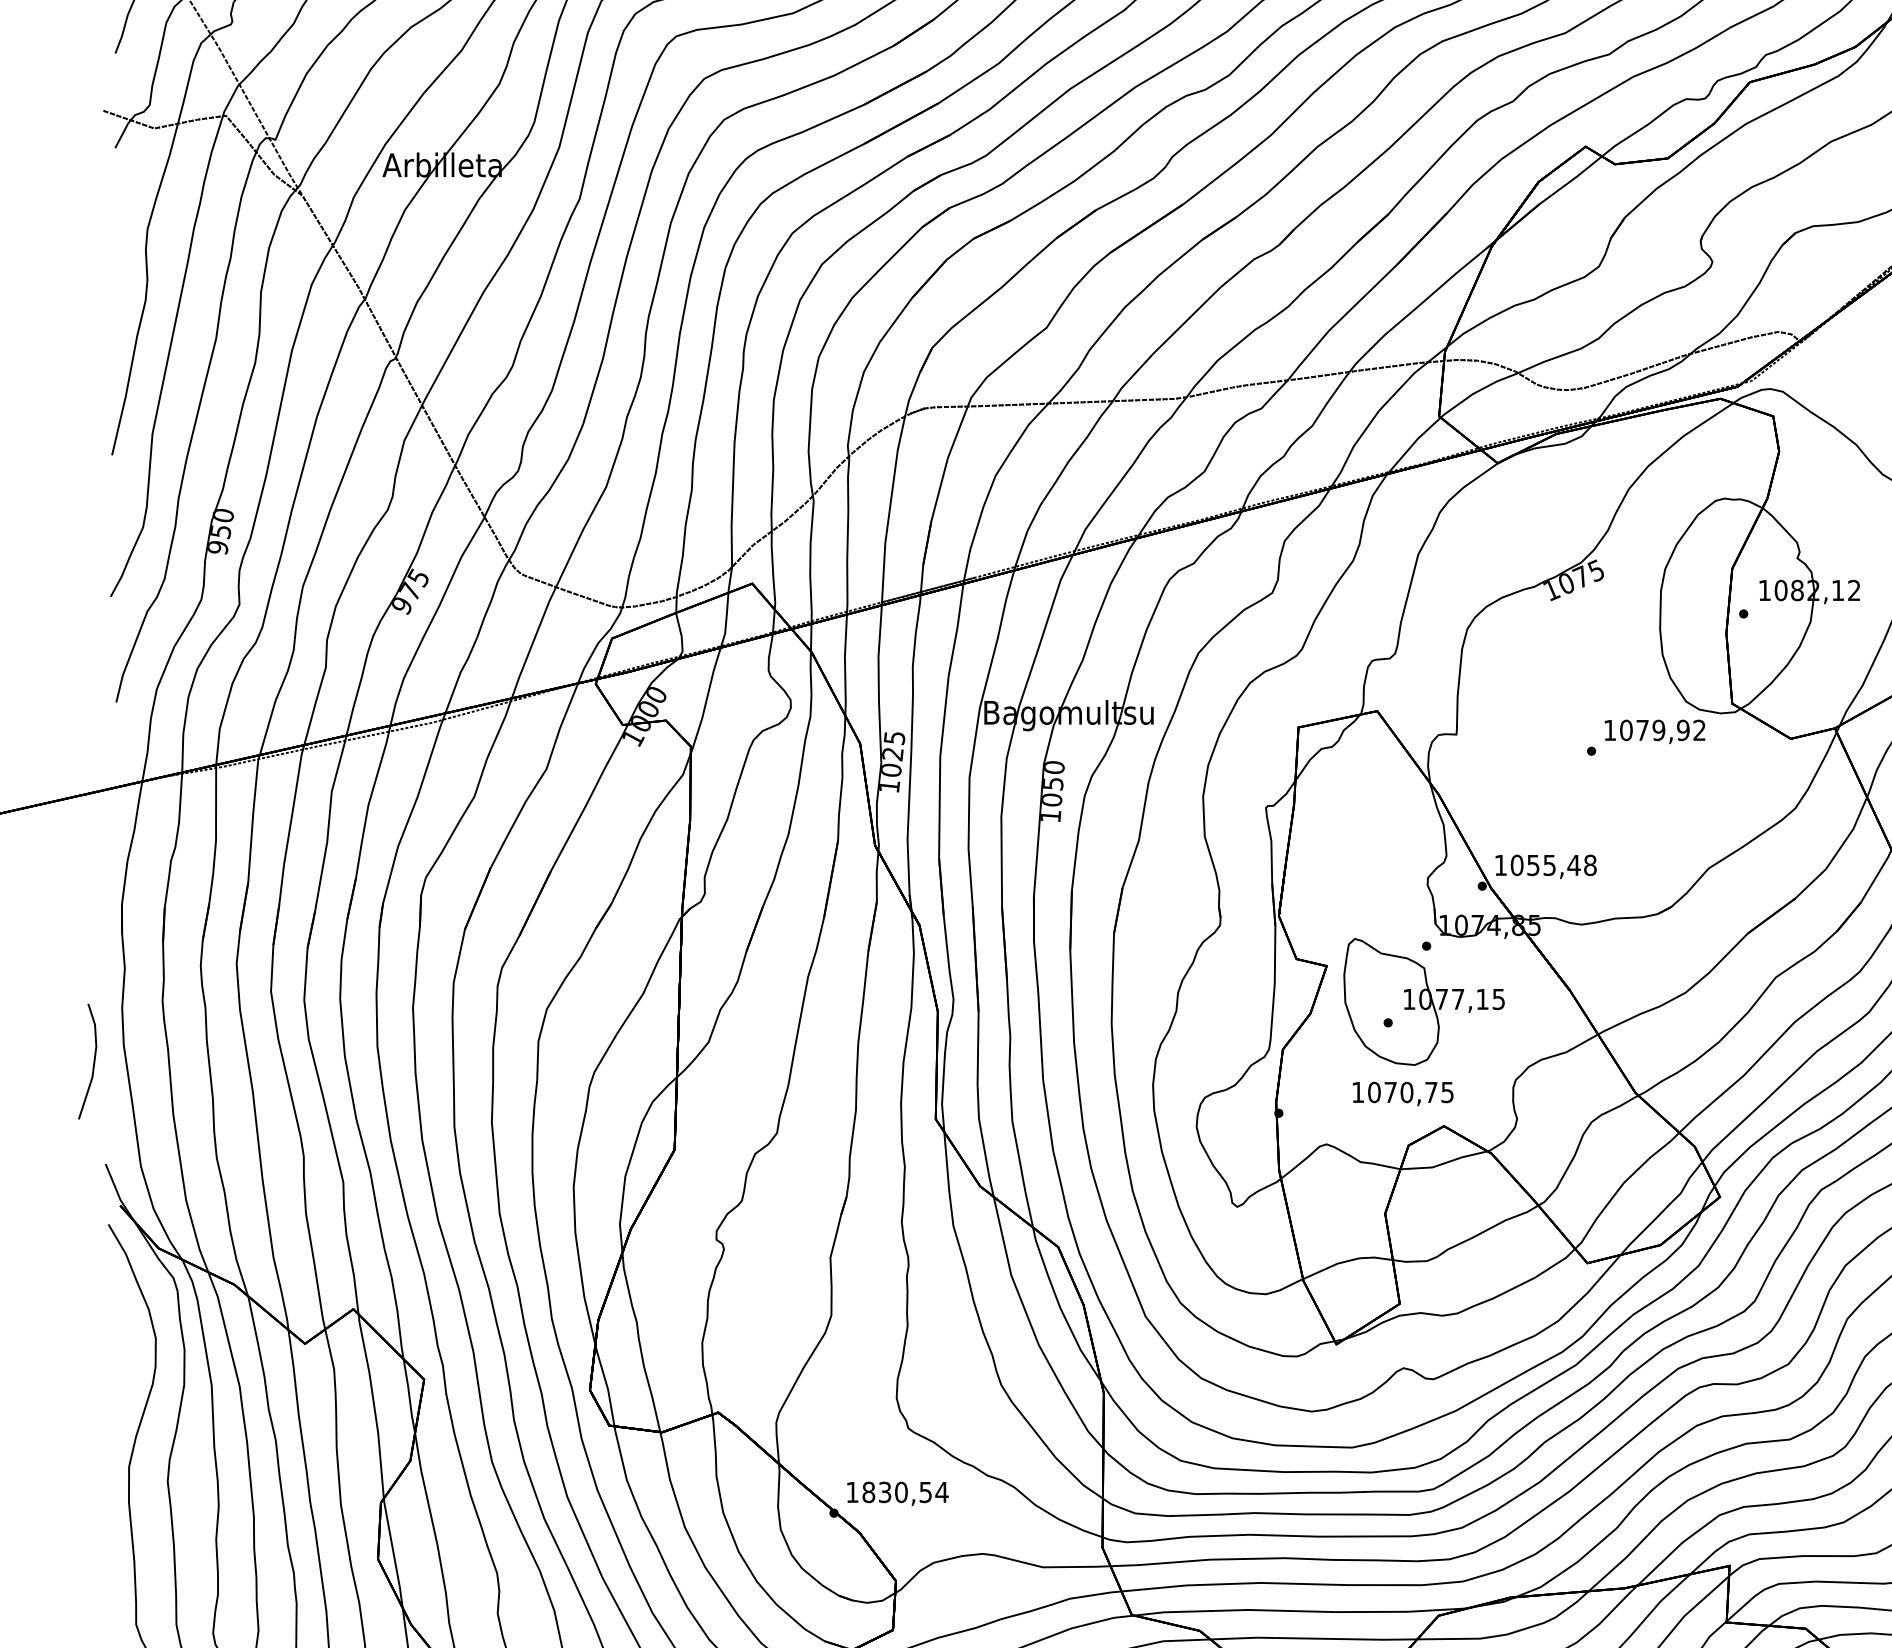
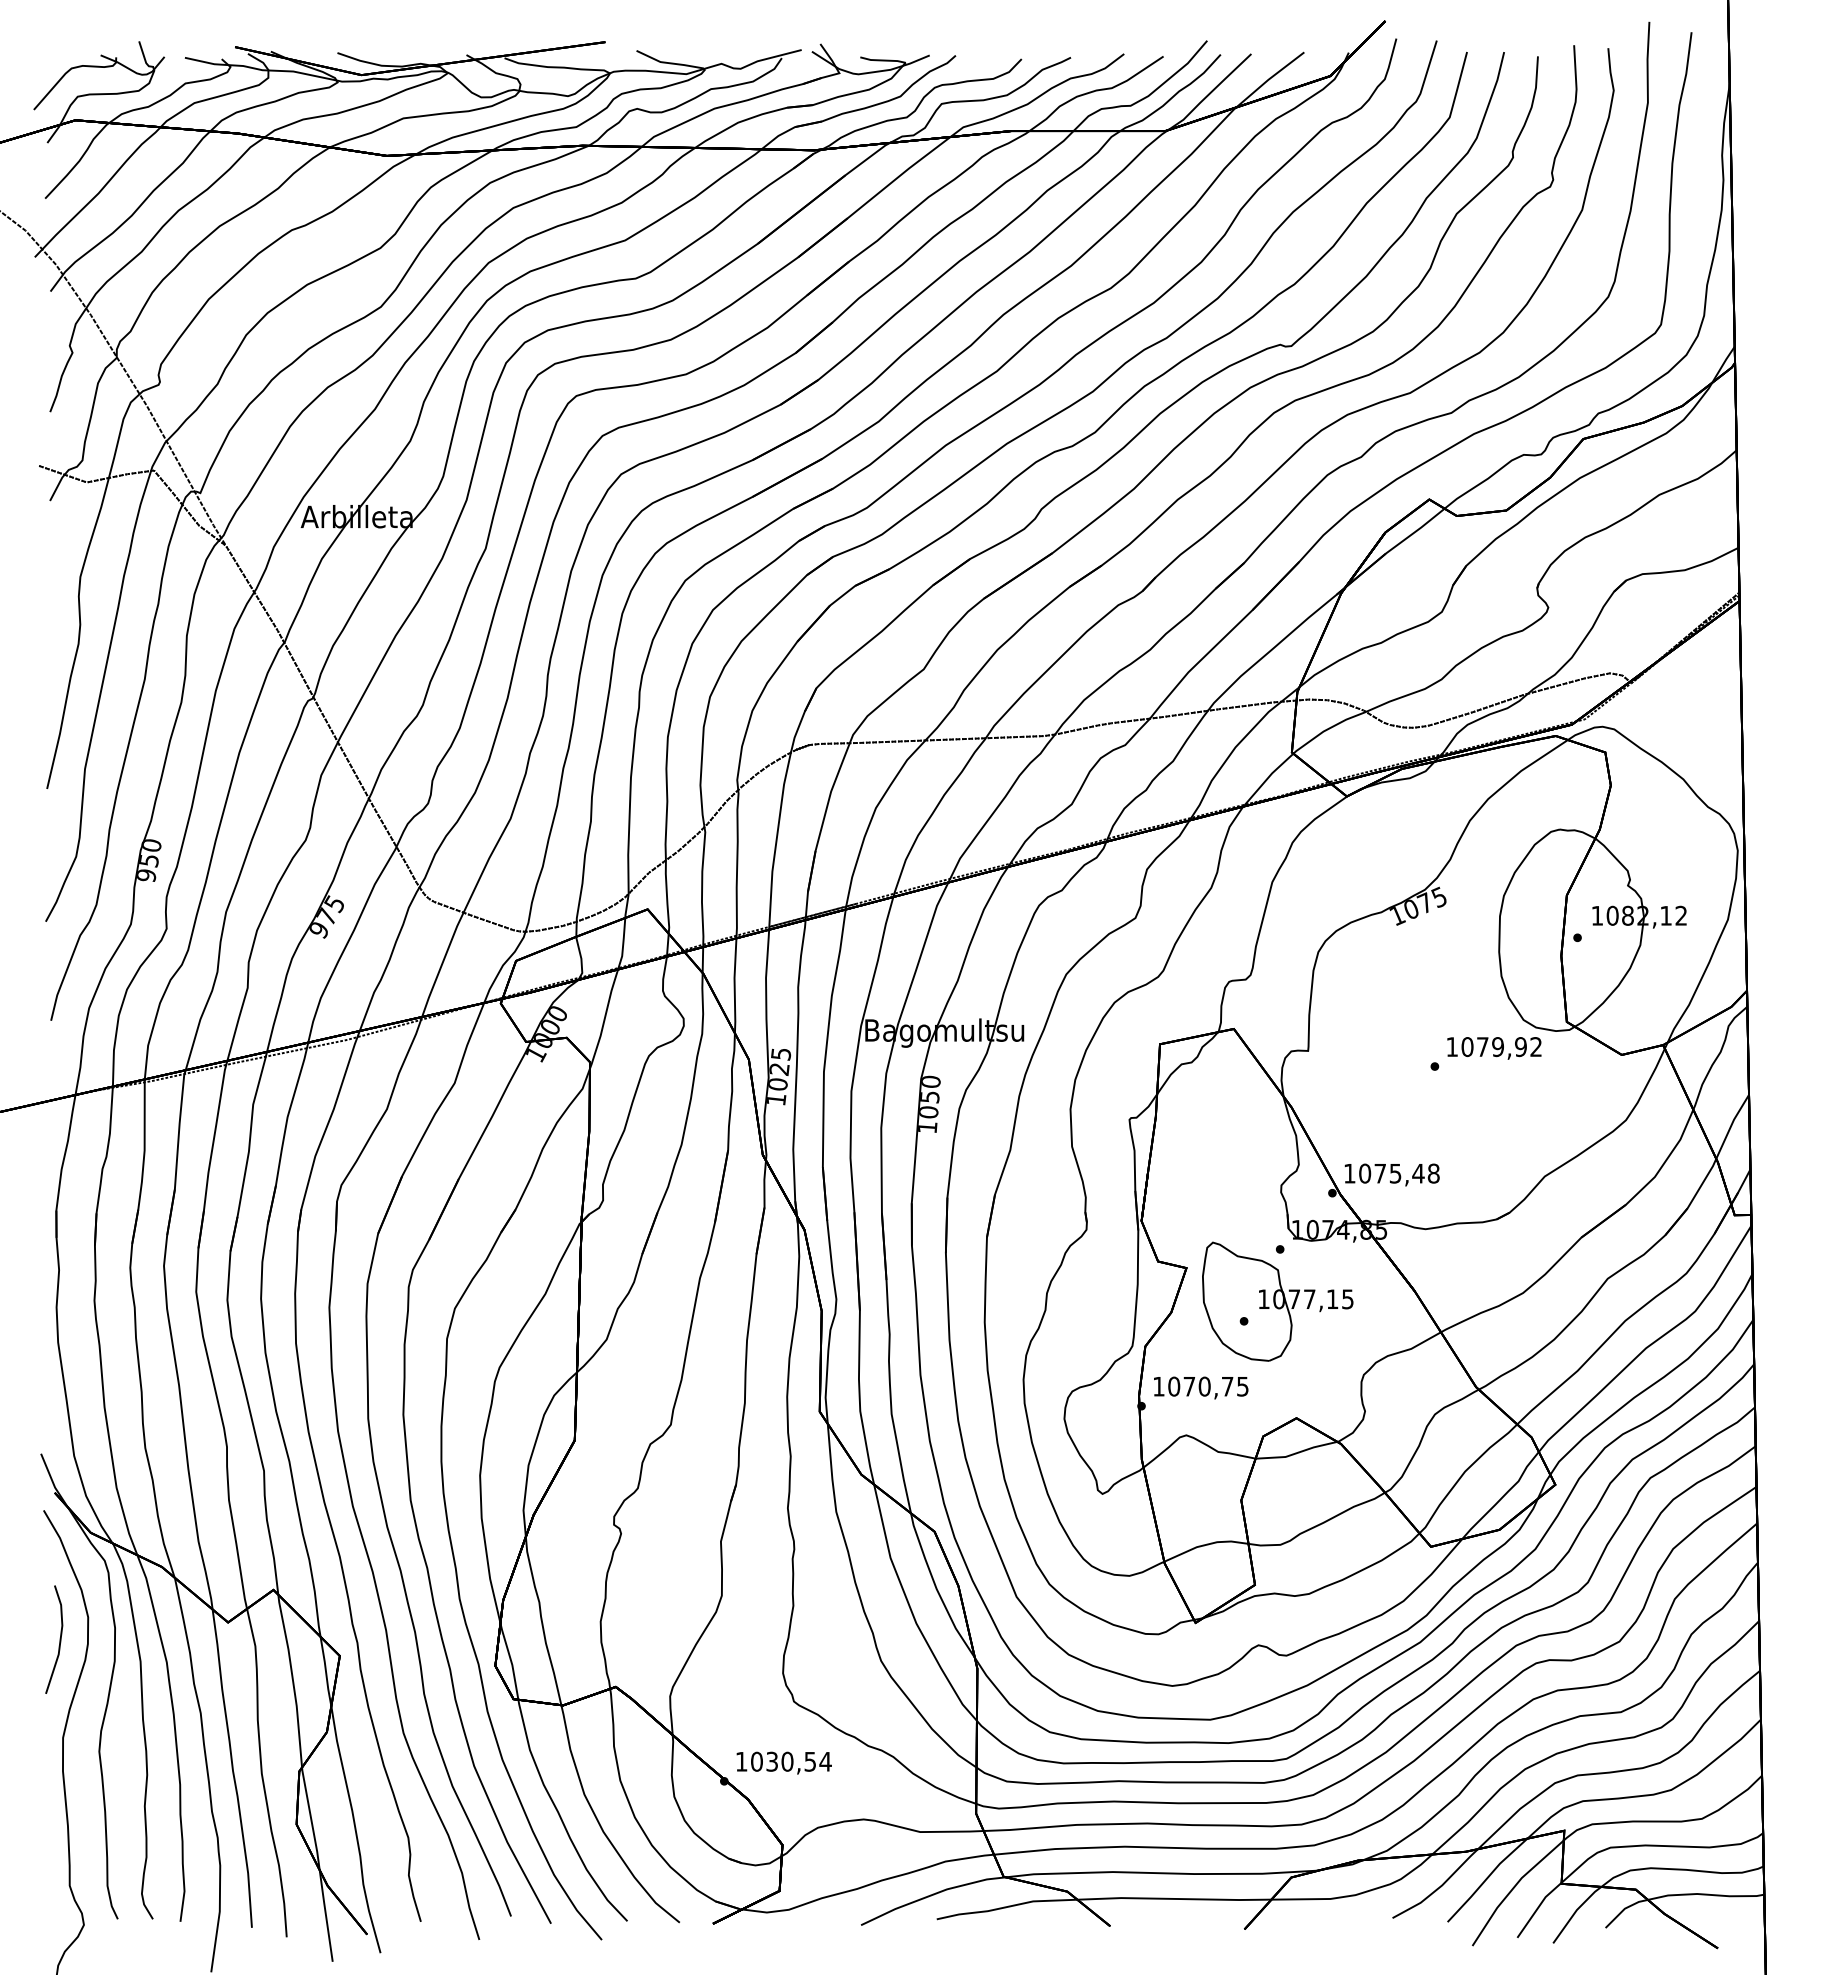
text: (1532, 865) -> (1379, 1173), 1055,48 -> 1075,48
line: (93, 1061) -> (59, 1639), moved
text: (1403, 1093) -> (1201, 1387), moved
text: (868, 1492) -> (756, 1761), 1830,54 -> 1030,54

